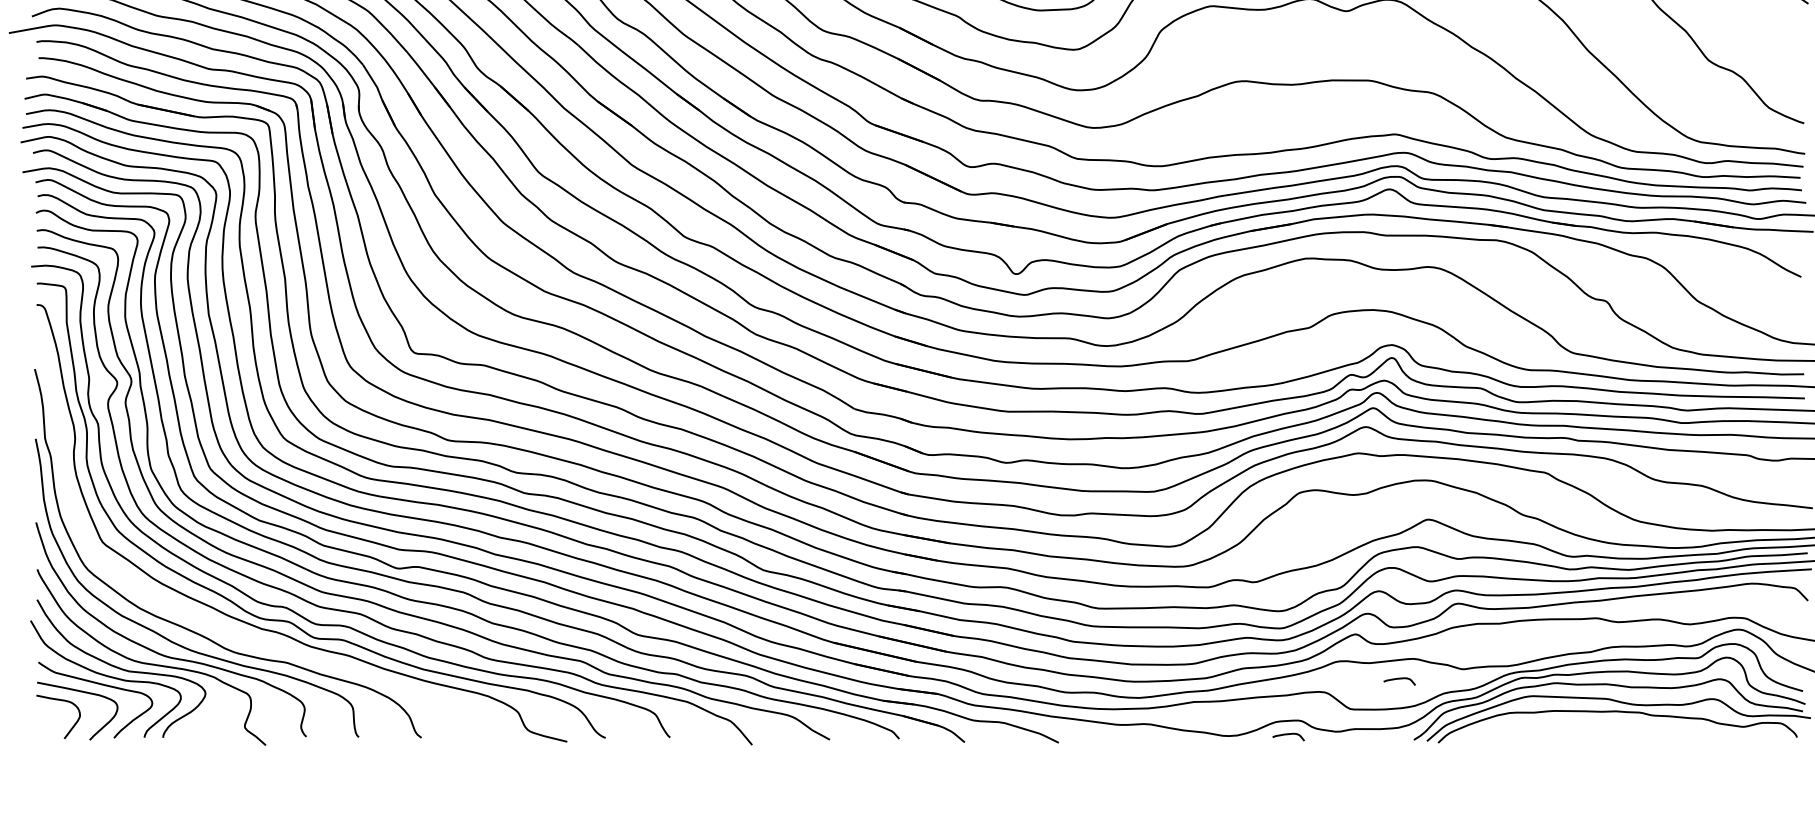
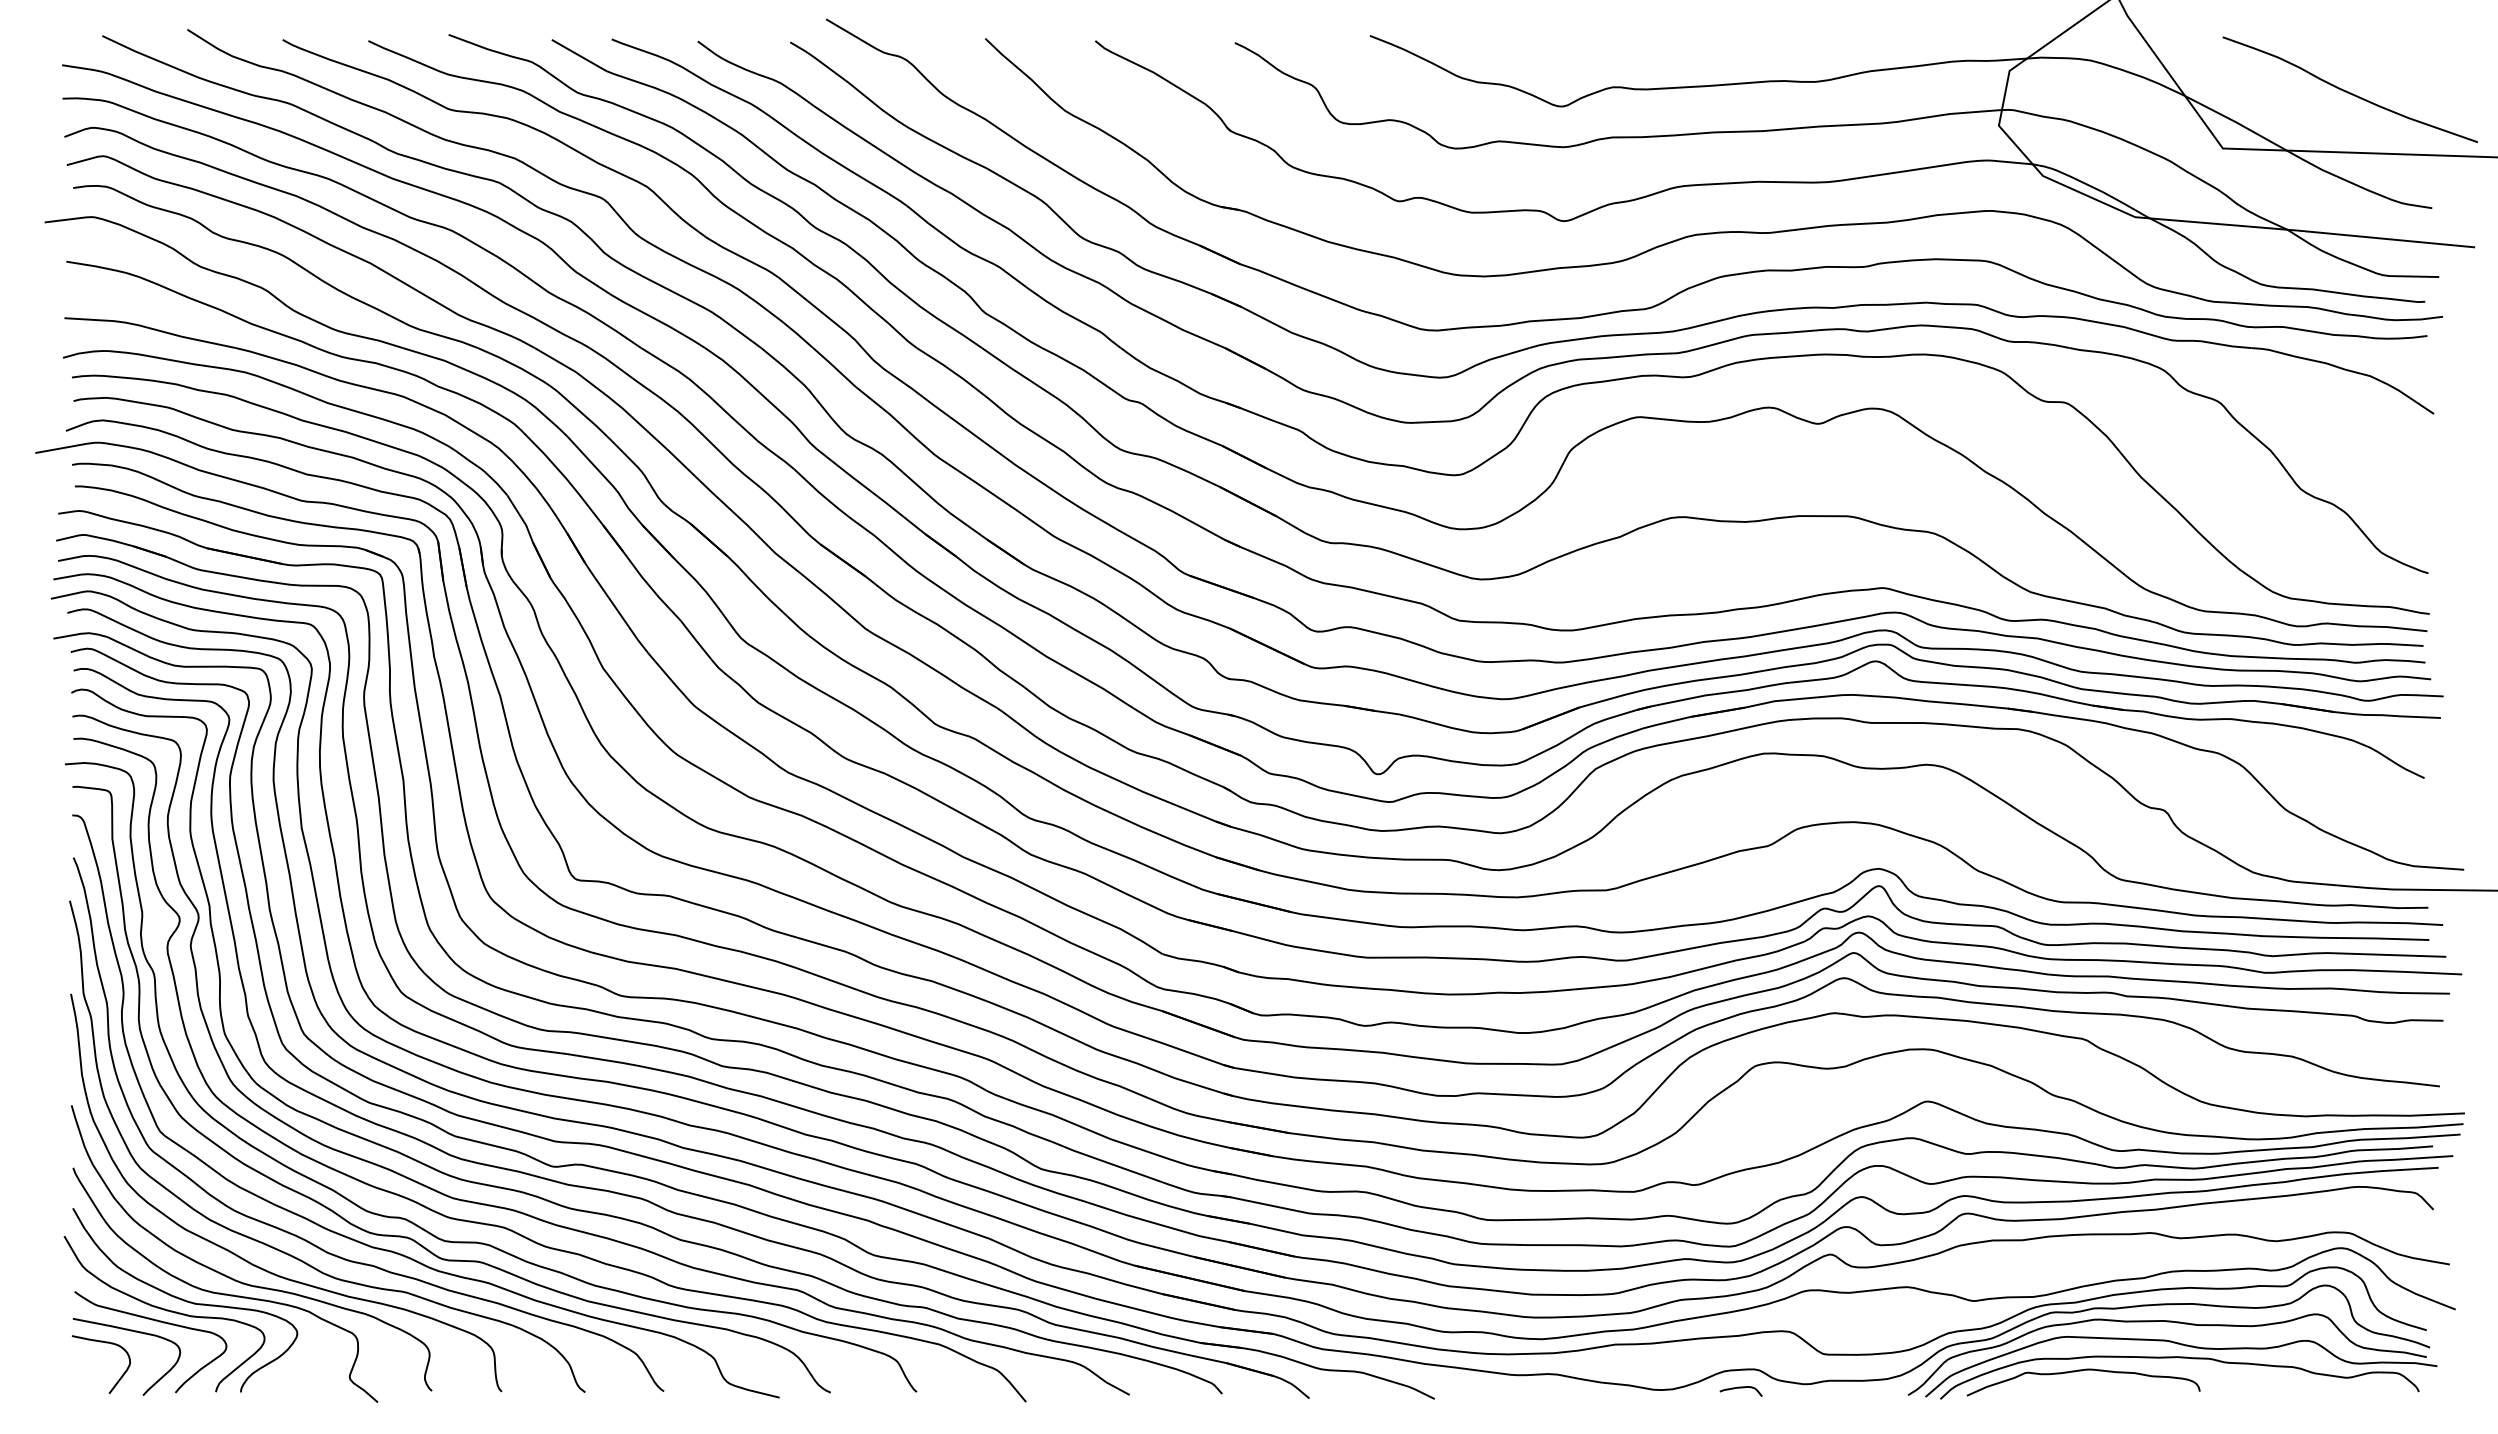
curve: (212, 623) -> (306, 1239), added
curve: (1399, 679) -> (1888, 1314), removed
curve: (1543, 722) -> (2081, 1371), added

